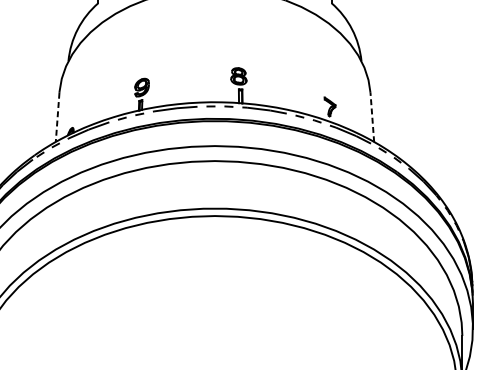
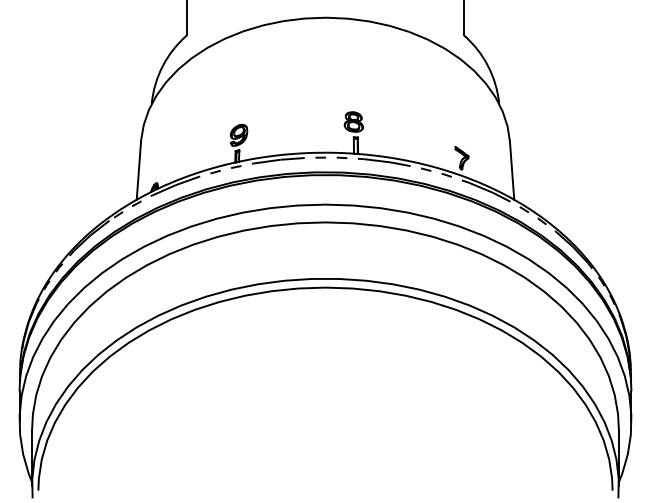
line: (372, 117) -> (512, 170), dashed -> solid
line: (57, 118) -> (138, 171), dashed -> solid

